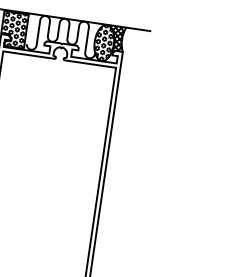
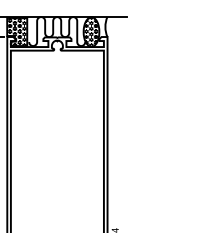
hatch: (116, 37) -> (100, 26), removed

